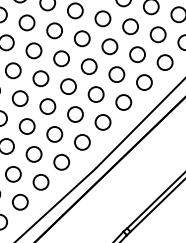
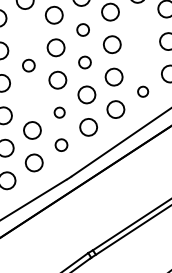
circle: (130, 26) -> (139, 26), removed
circle: (81, 38) -> (82, 29), size x0.7
circle: (33, 50) -> (26, 32), removed
circle: (137, 54) -> (141, 59), removed
circle: (88, 66) -> (84, 62), size x0.7
circle: (40, 78) -> (28, 65), size x0.7
circle: (144, 82) -> (143, 91), size x0.6
circle: (47, 106) -> (30, 97), removed
circle: (75, 114) -> (59, 112), size x0.6
circle: (82, 142) -> (61, 145), size x0.7

